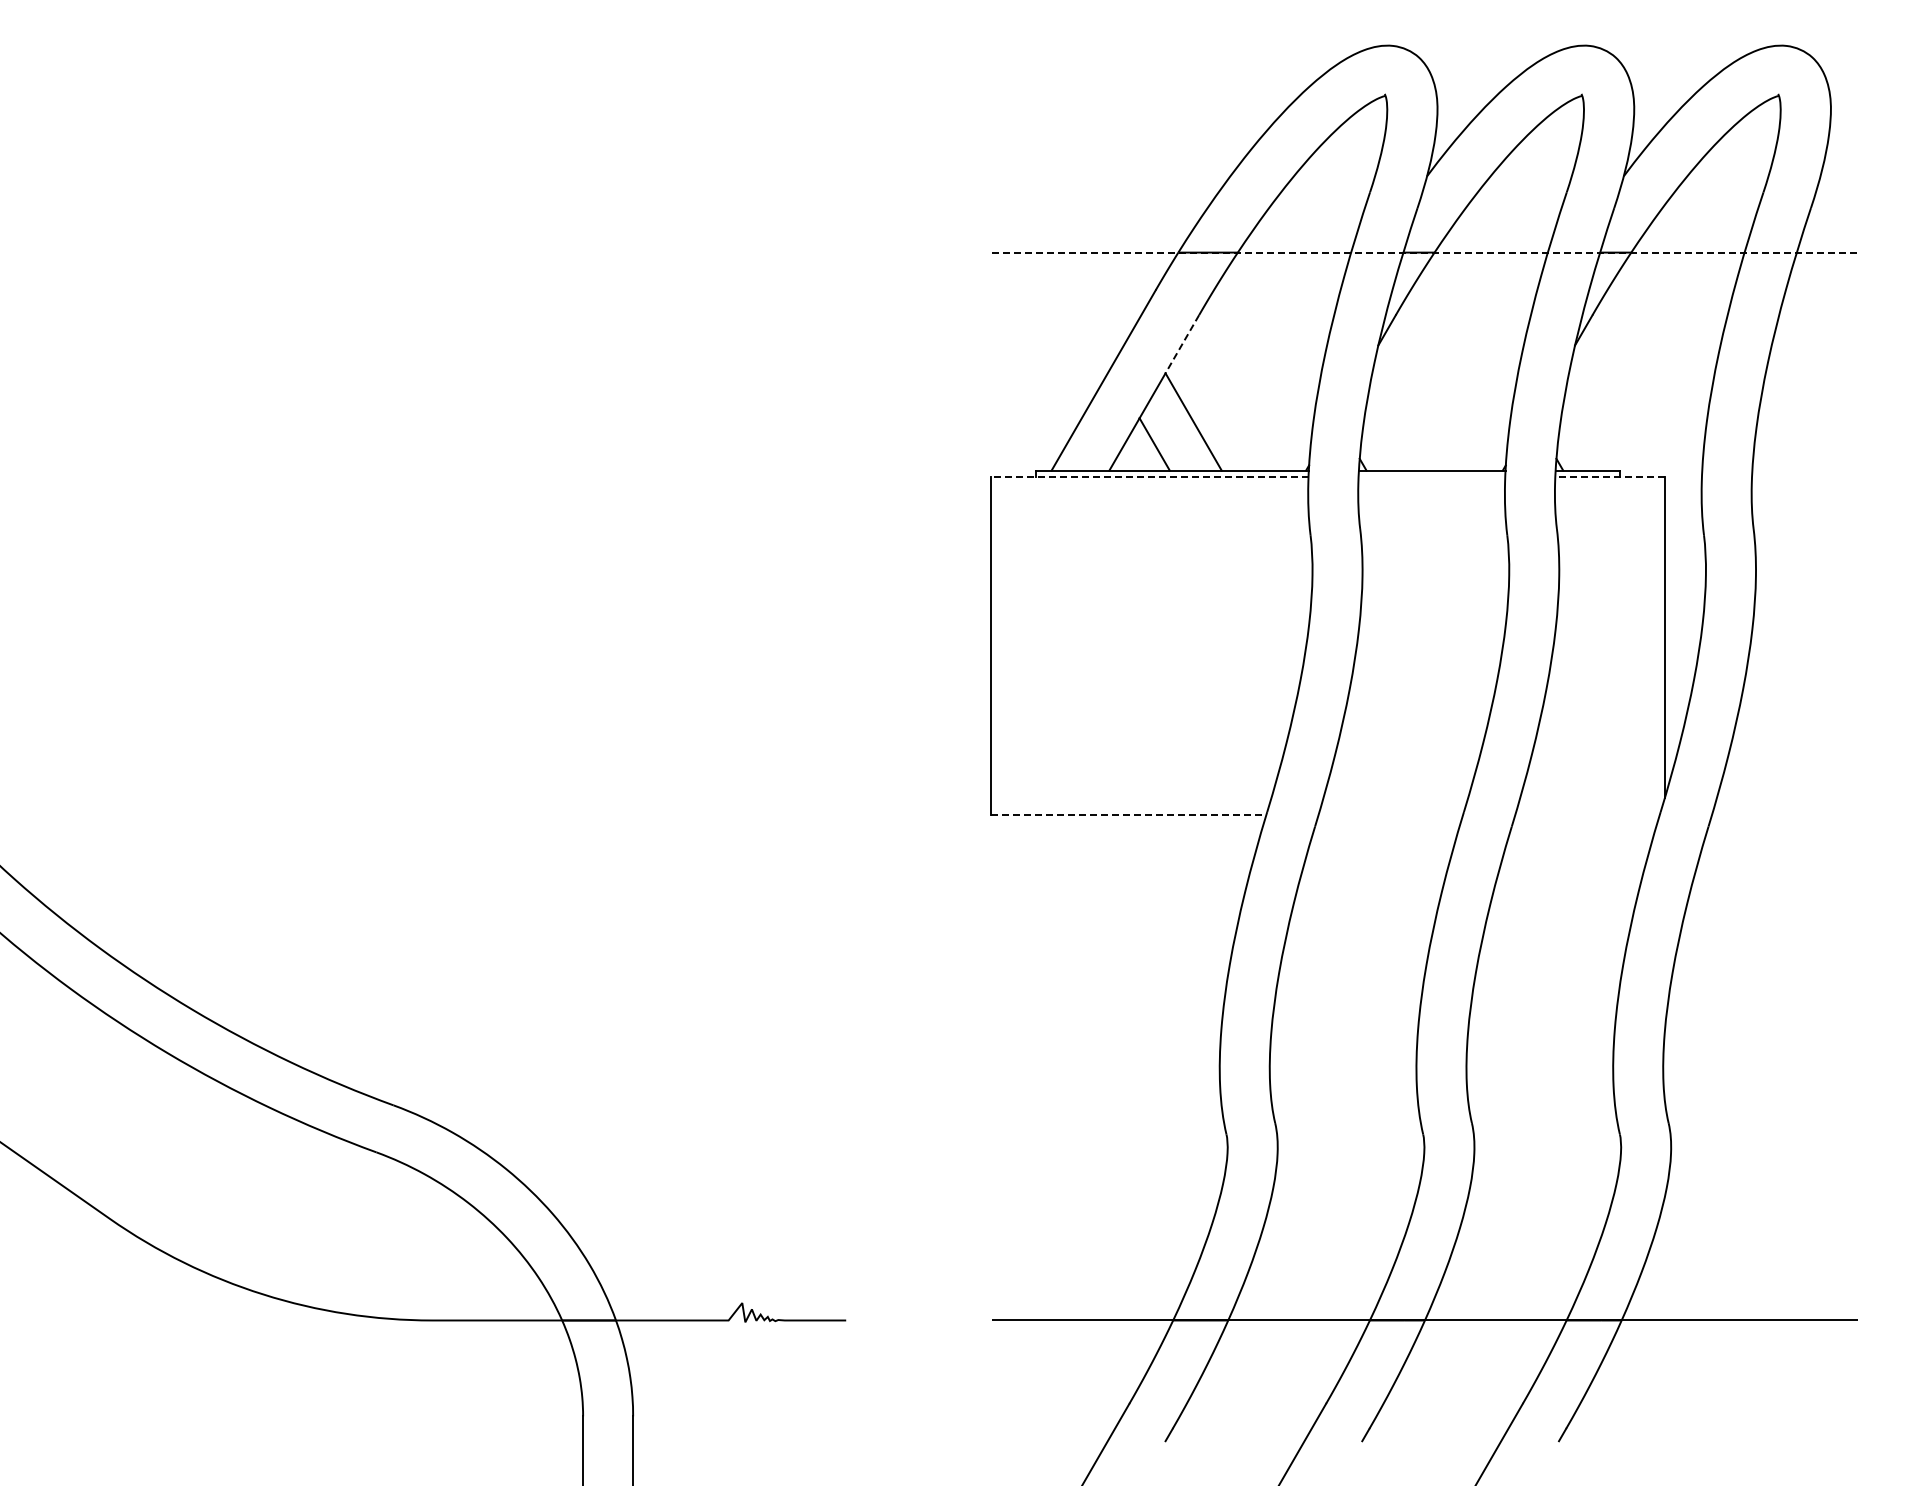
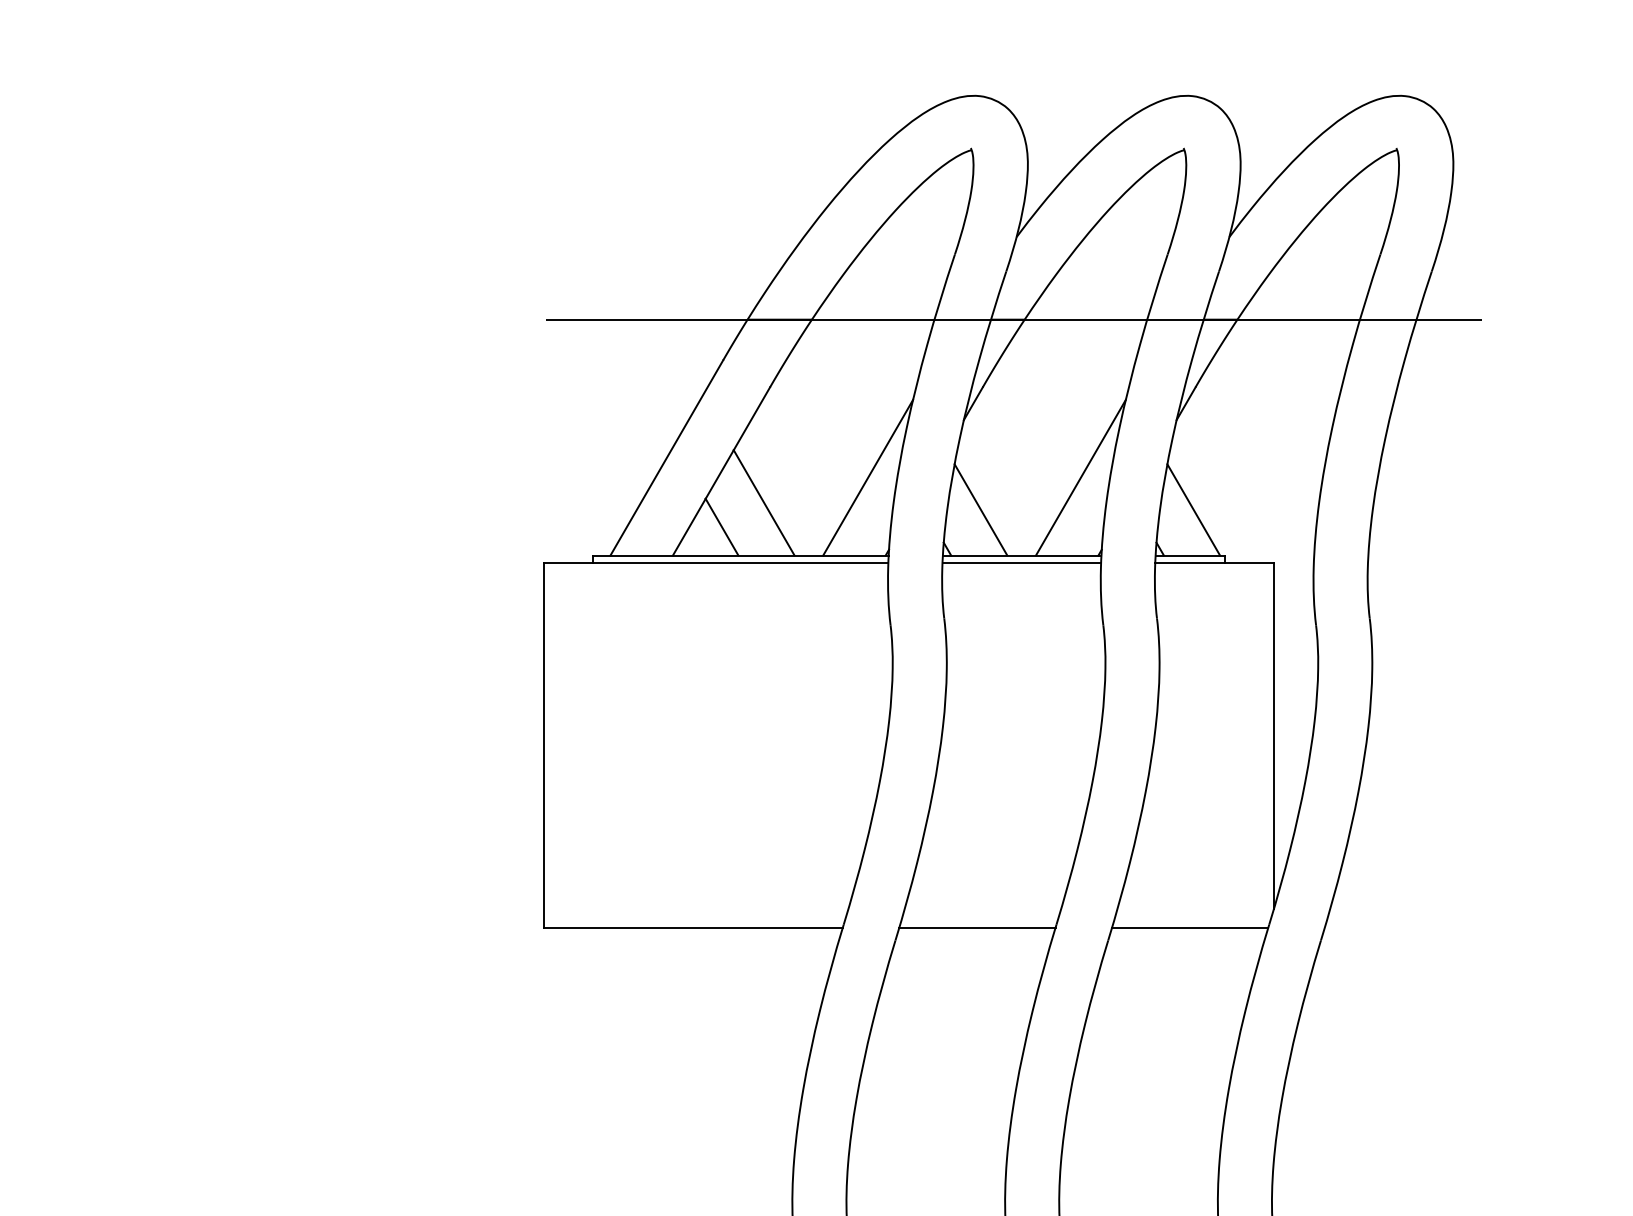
line: (1424, 252) -> (1013, 319), dashed -> solid
line: (1182, 344) -> (752, 419), dashed -> solid
line: (1289, 398) -> (867, 477), added
line: (1486, 398) -> (1080, 477), added
line: (1393, 428) -> (980, 509), added
line: (1590, 428) -> (1193, 509), added
line: (1149, 477) -> (716, 562), dashed -> solid
line: (1431, 477) -> (1021, 562), added
line: (1610, 477) -> (1214, 562), dashed -> solid
line: (1128, 814) -> (693, 927), dashed -> solid
line: (1390, 814) -> (977, 927), added
line: (1587, 814) -> (1190, 927), added

